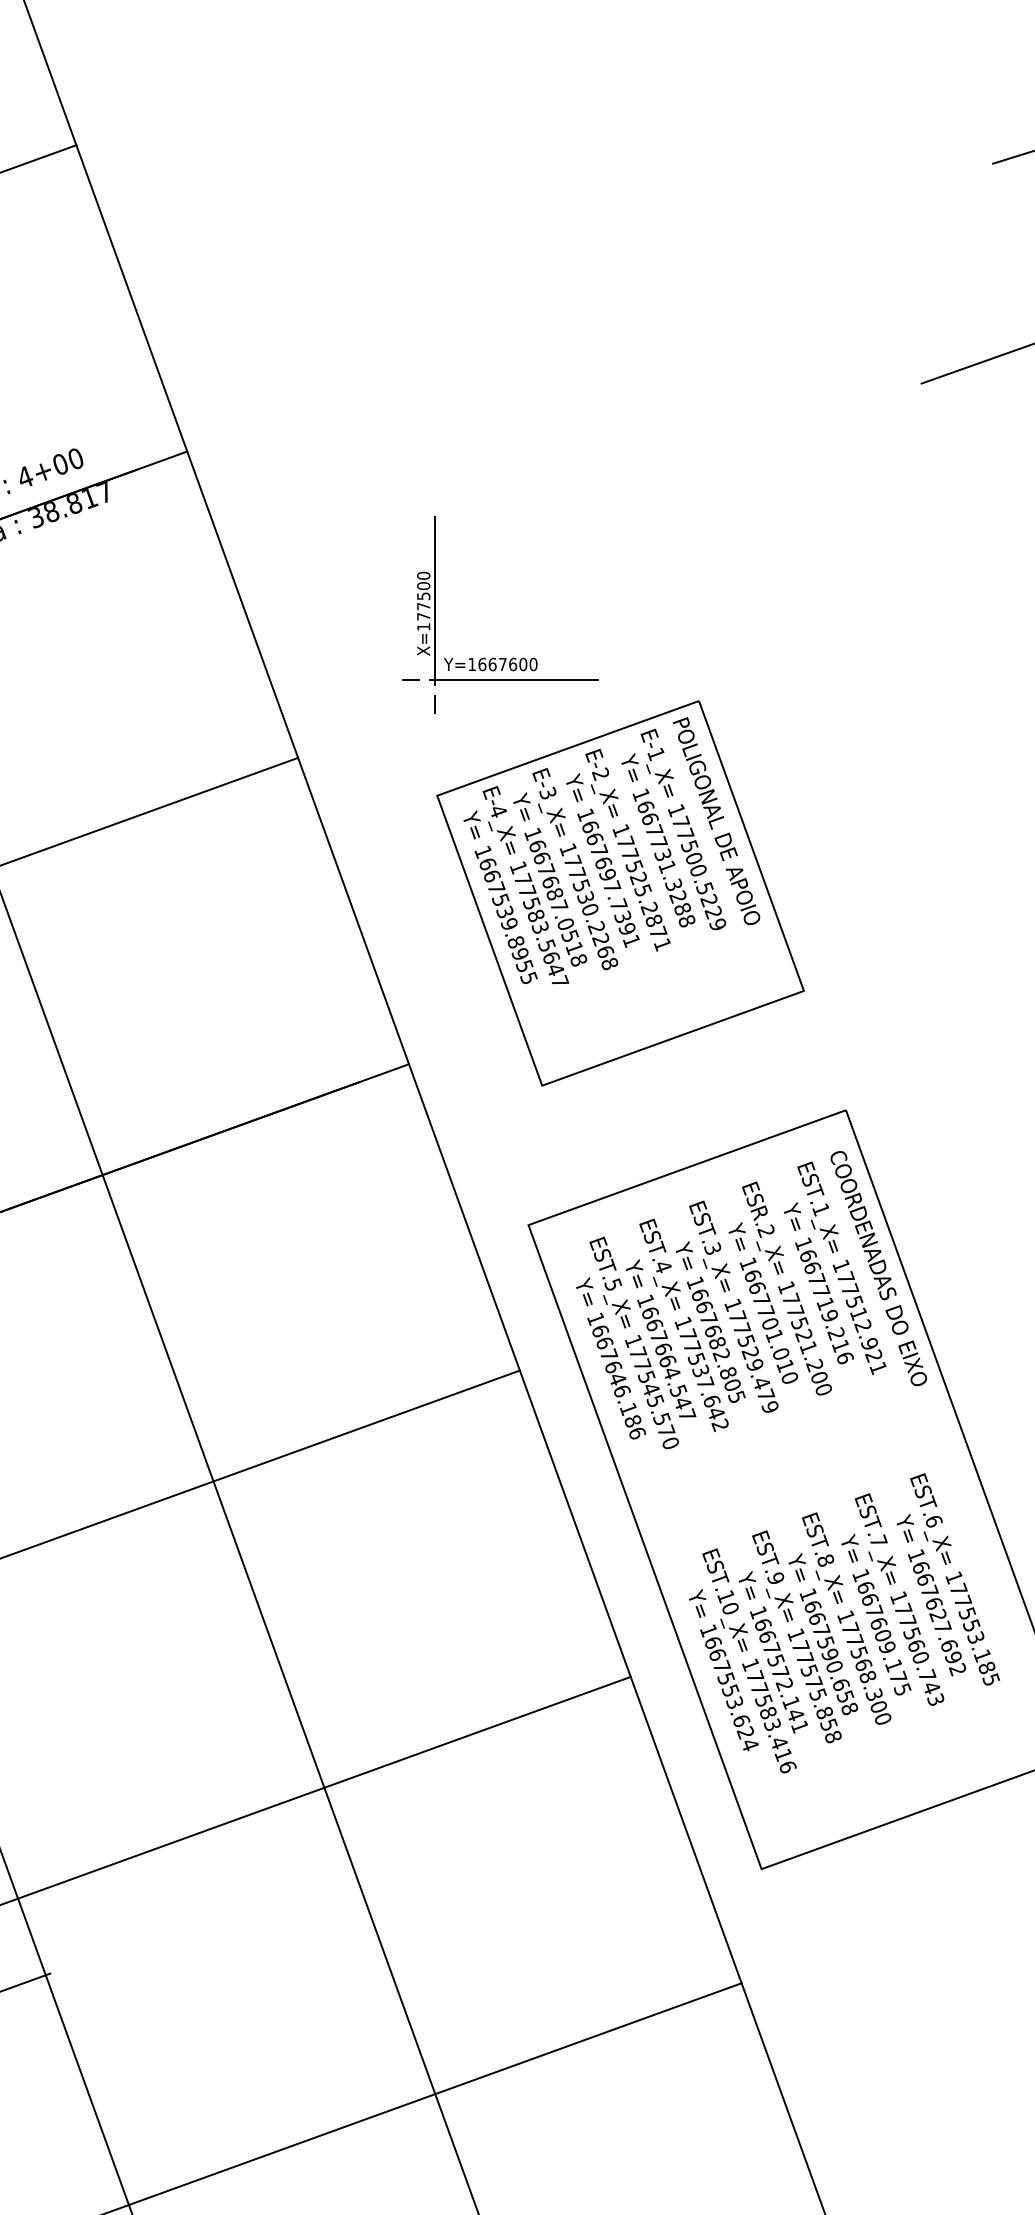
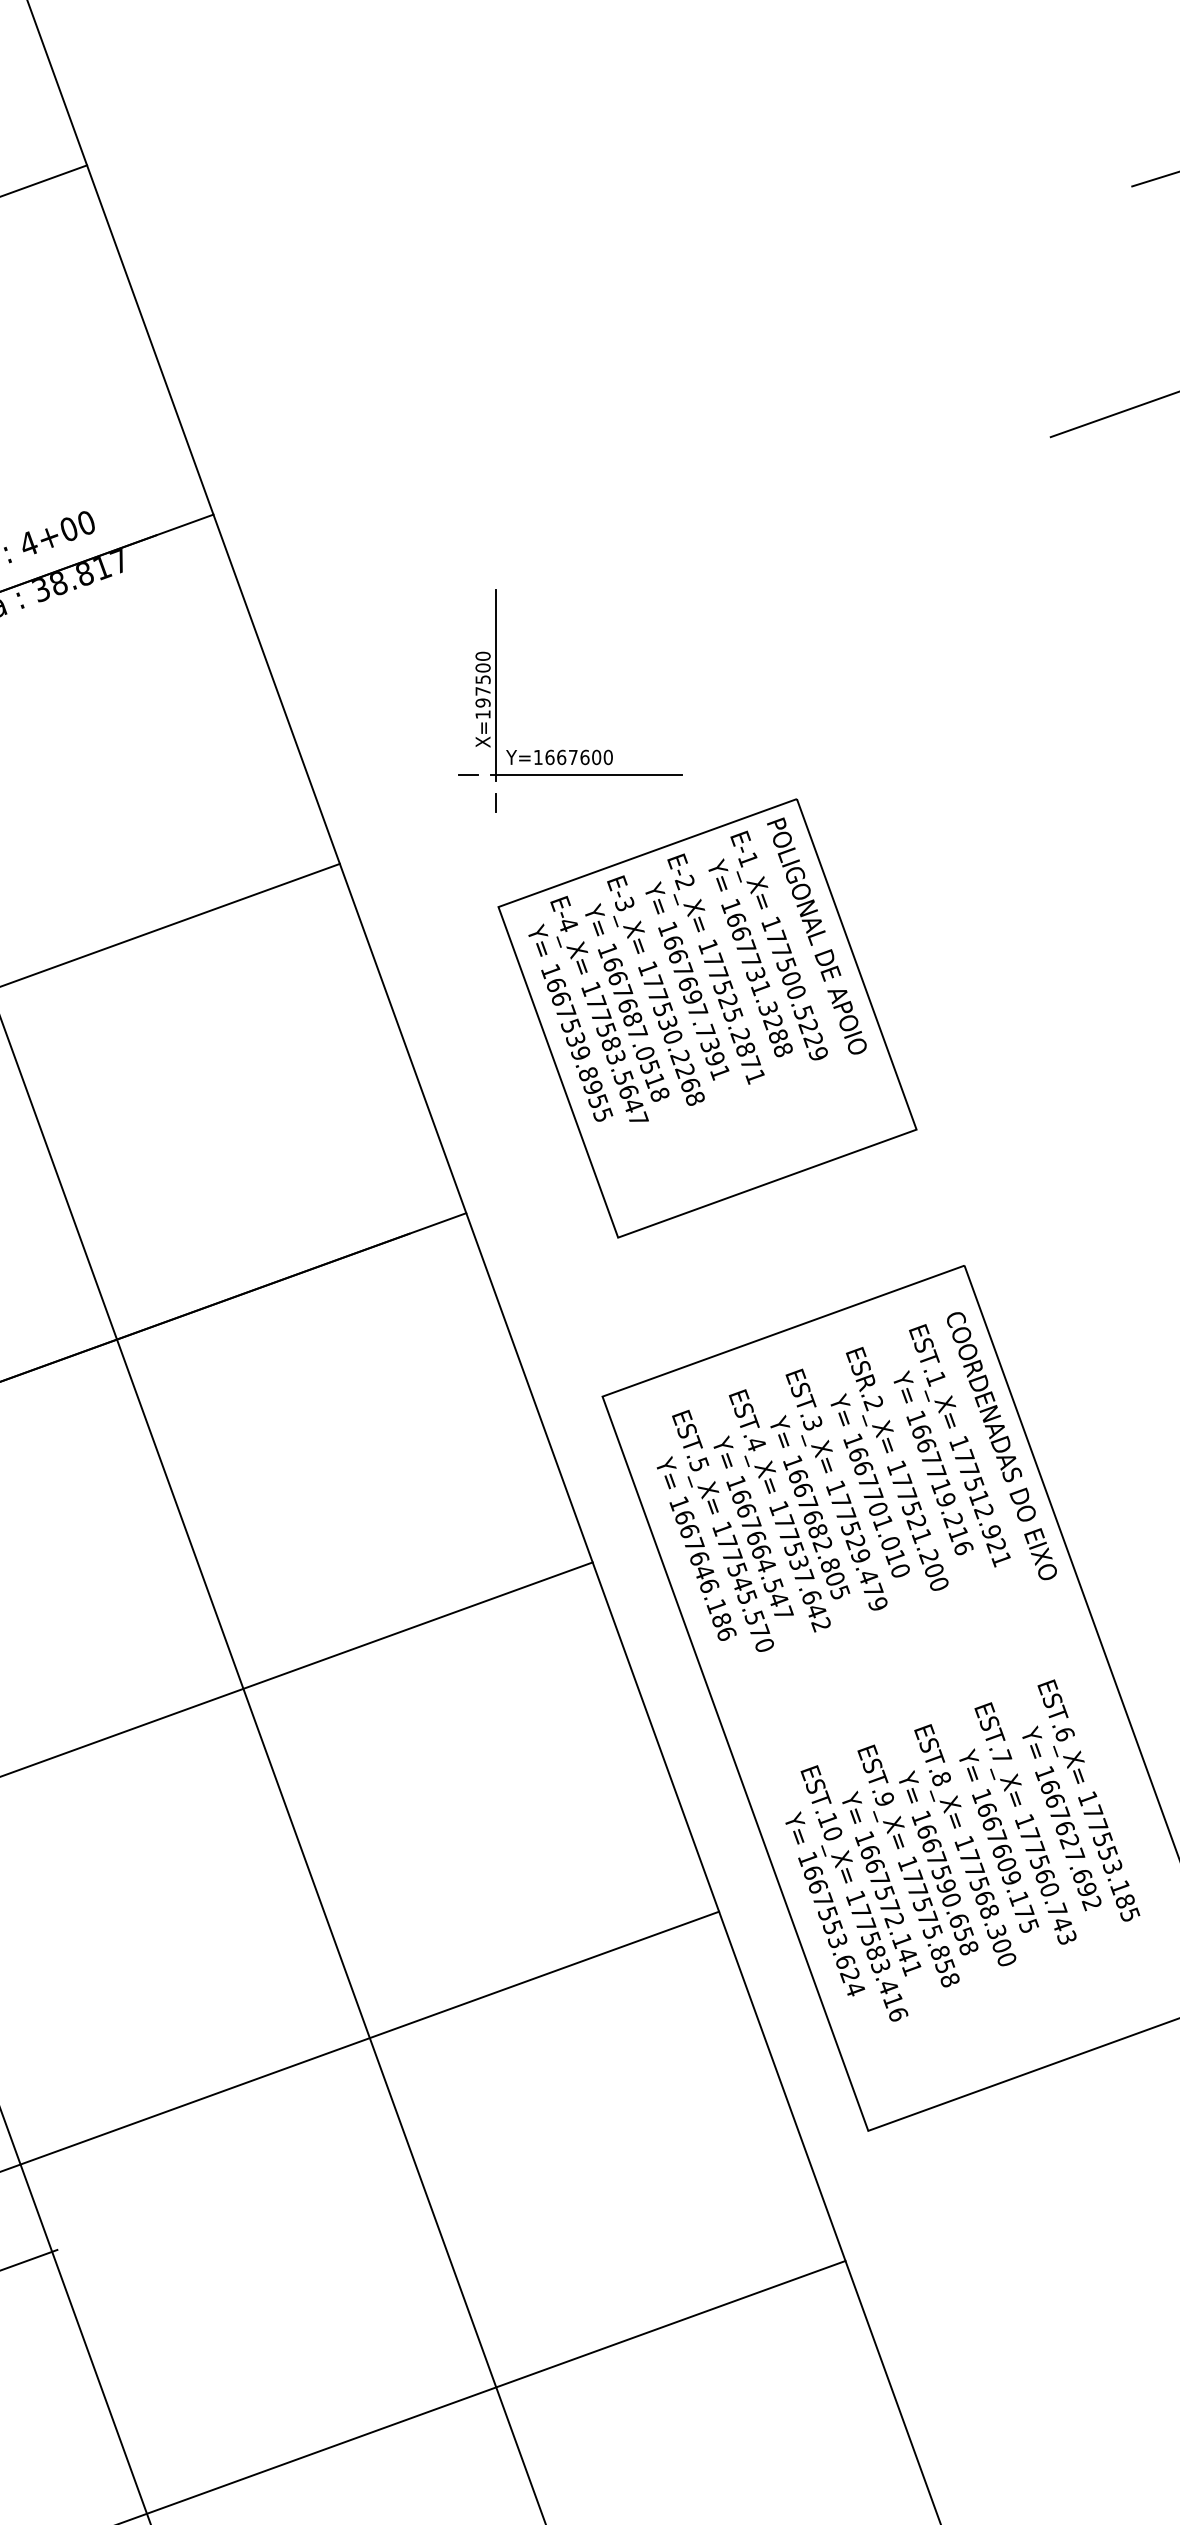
text: (423, 616) -> (482, 702), X=177500 -> X=197500

